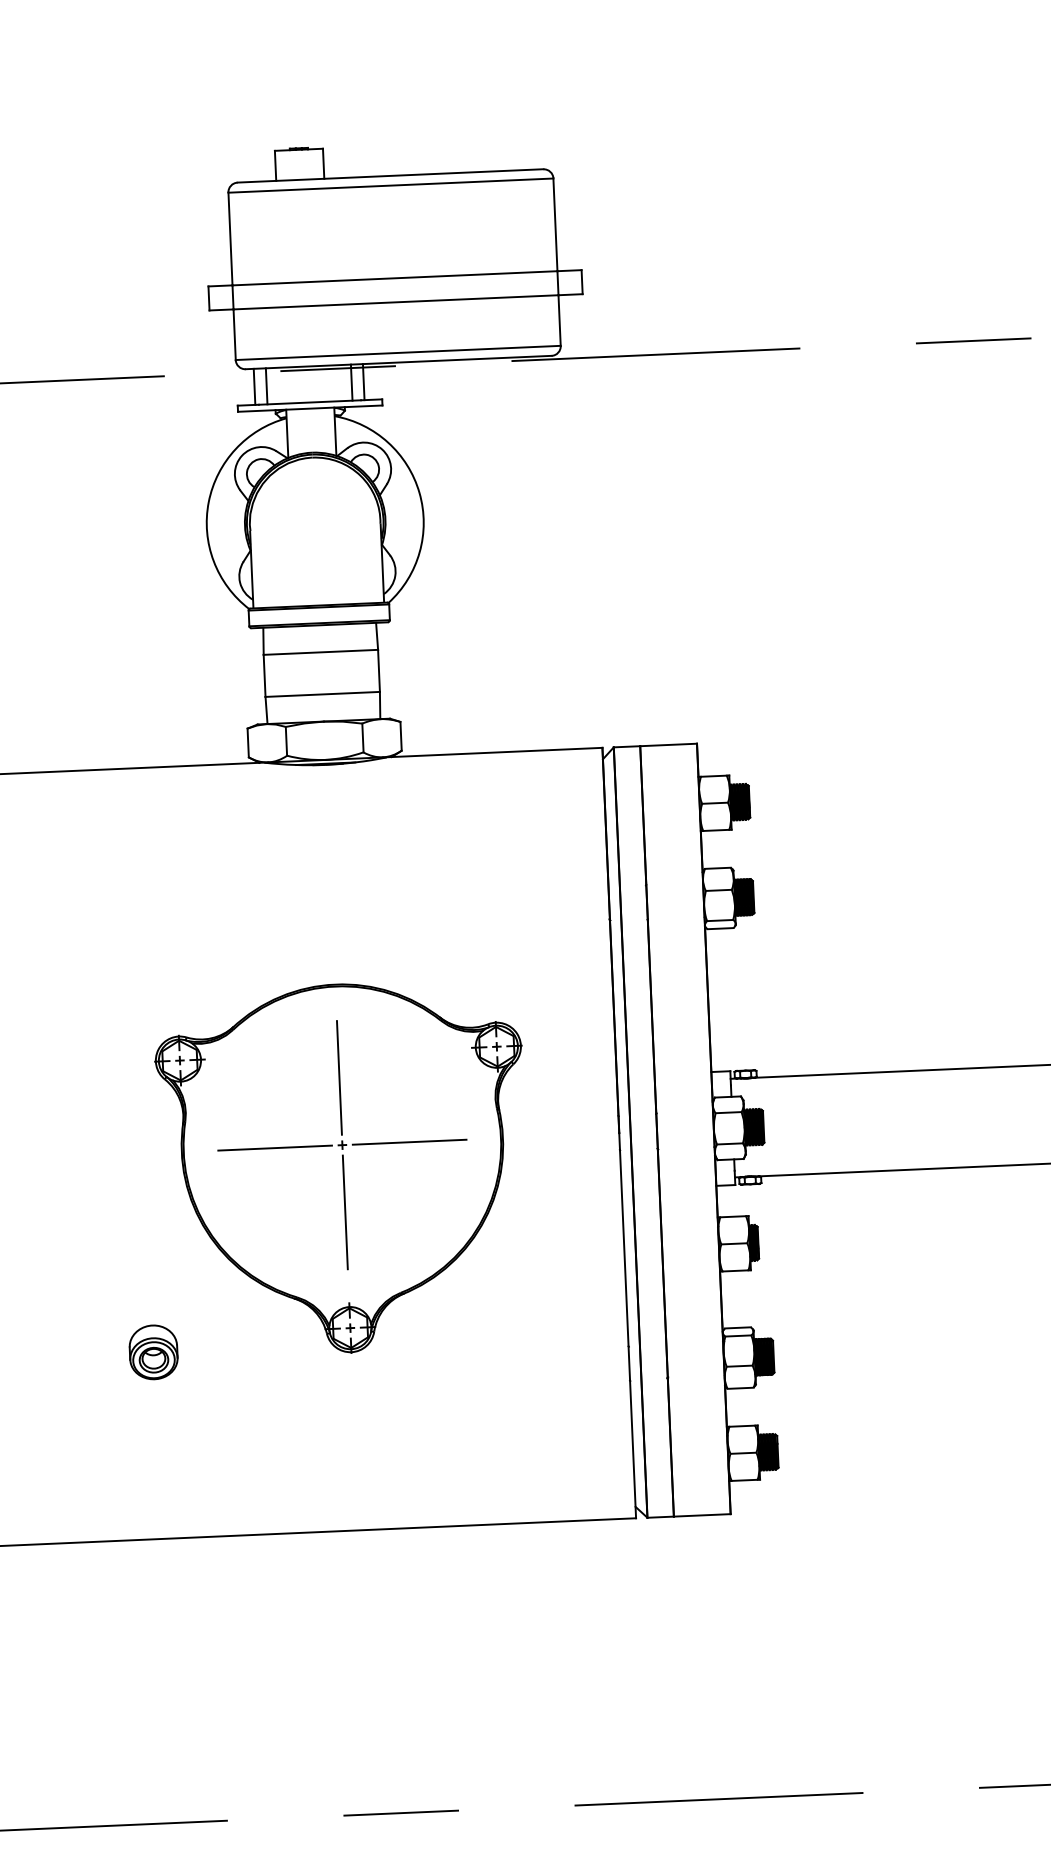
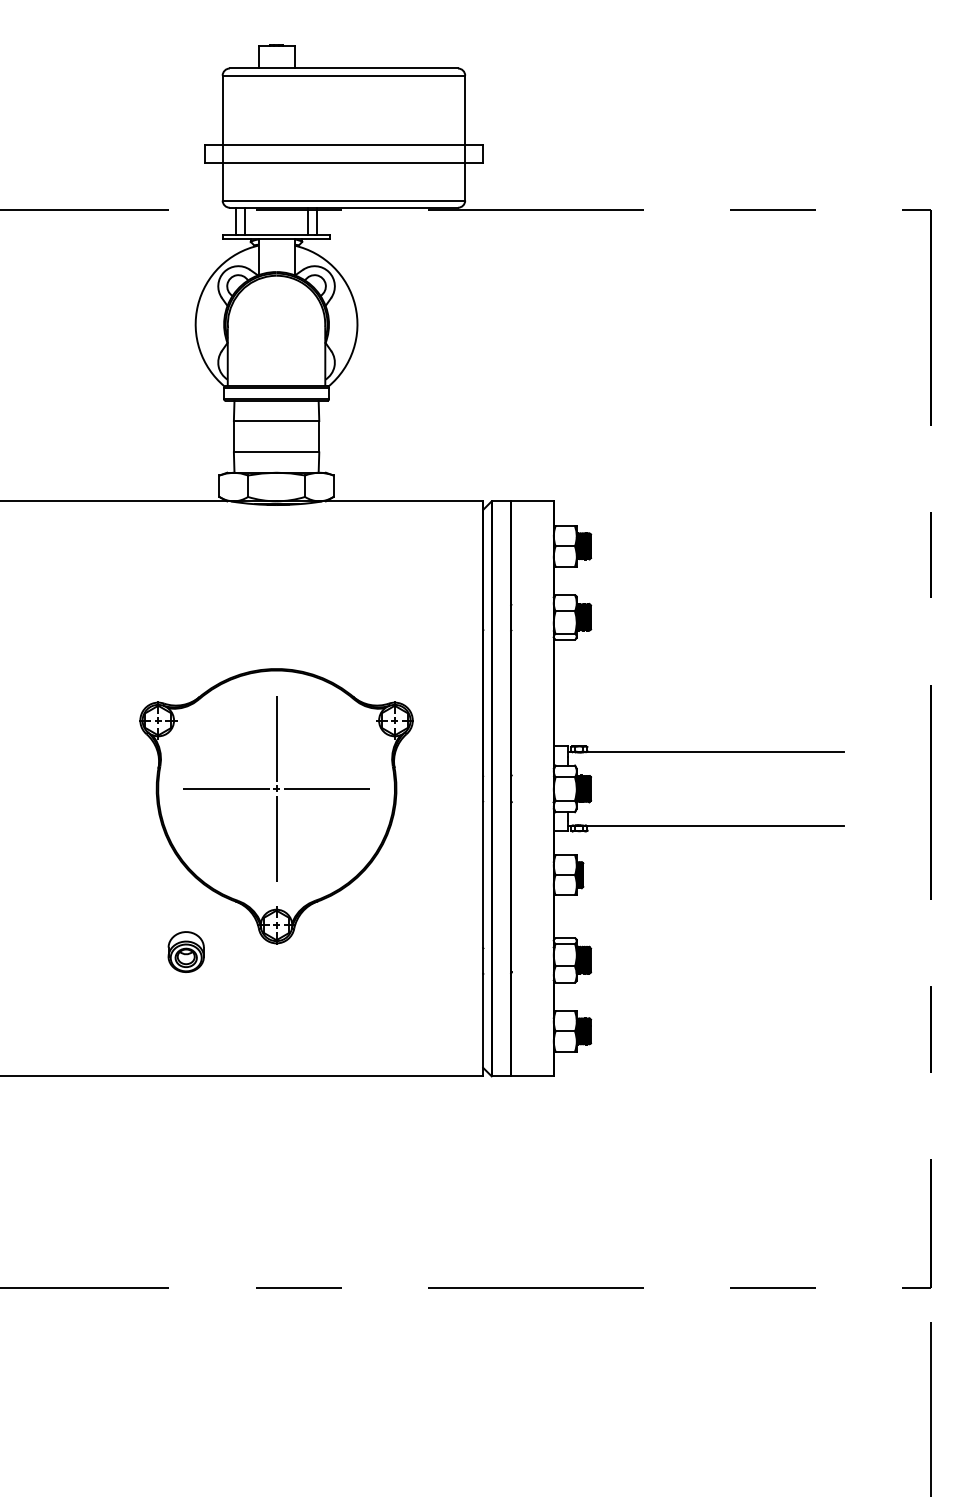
part: (152, 1351) -> (185, 951), moved

